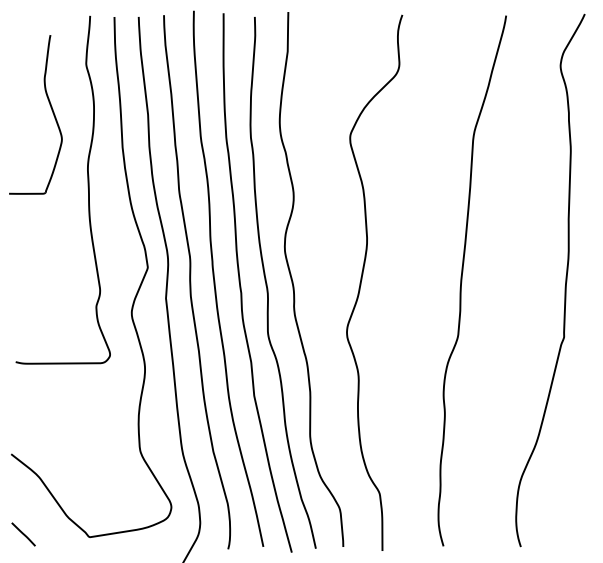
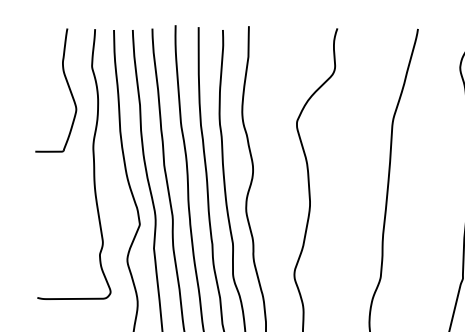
part: (51, 110) -> (68, 87), moved

